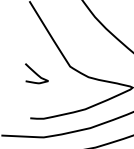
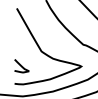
curve: (36, 74) -> (21, 66), moved

